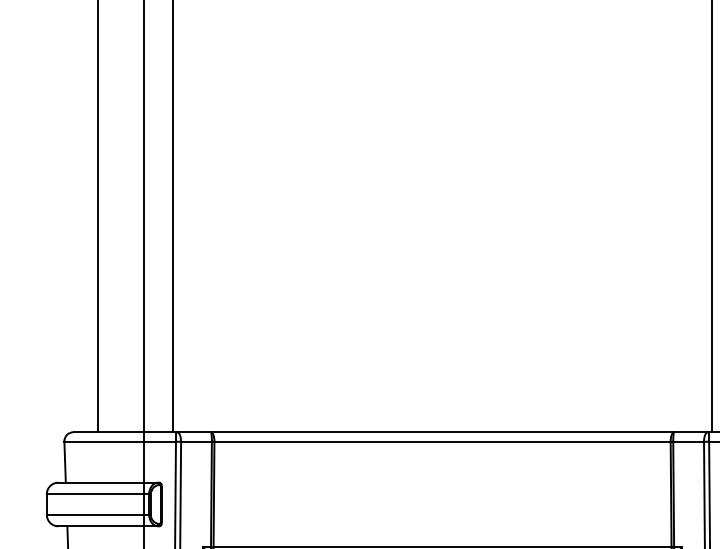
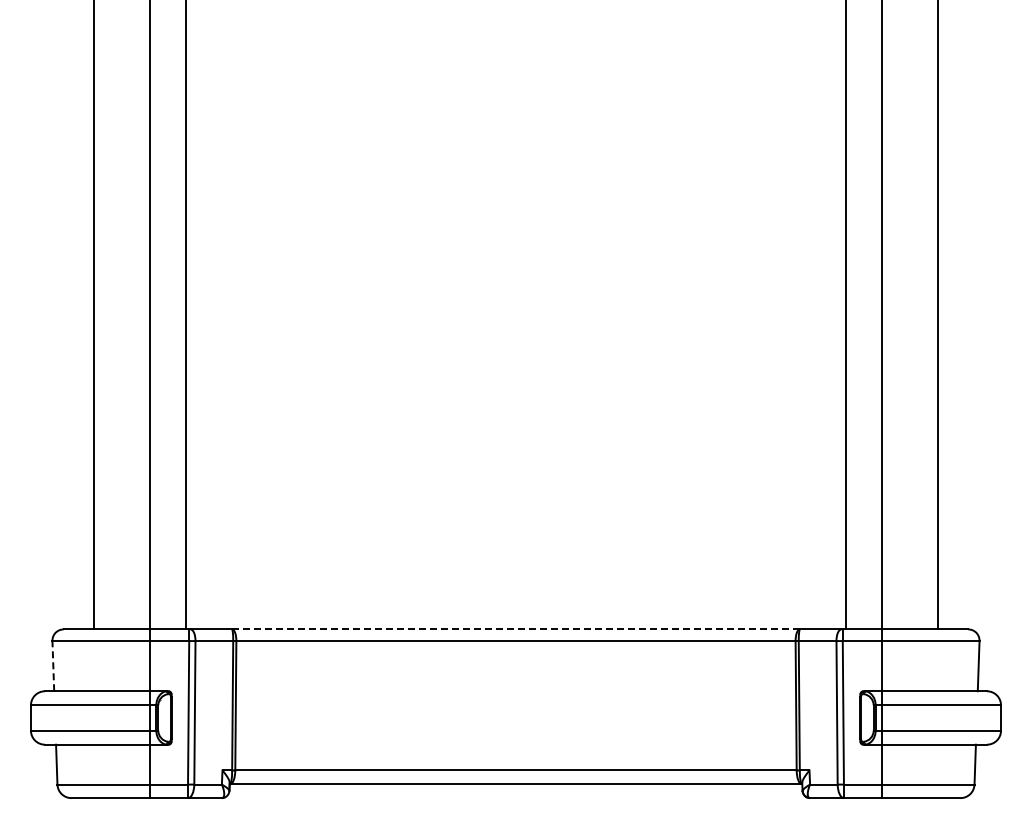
line: (442, 432) -> (515, 629), solid -> dashed
line: (65, 461) -> (53, 665), solid -> dashed

